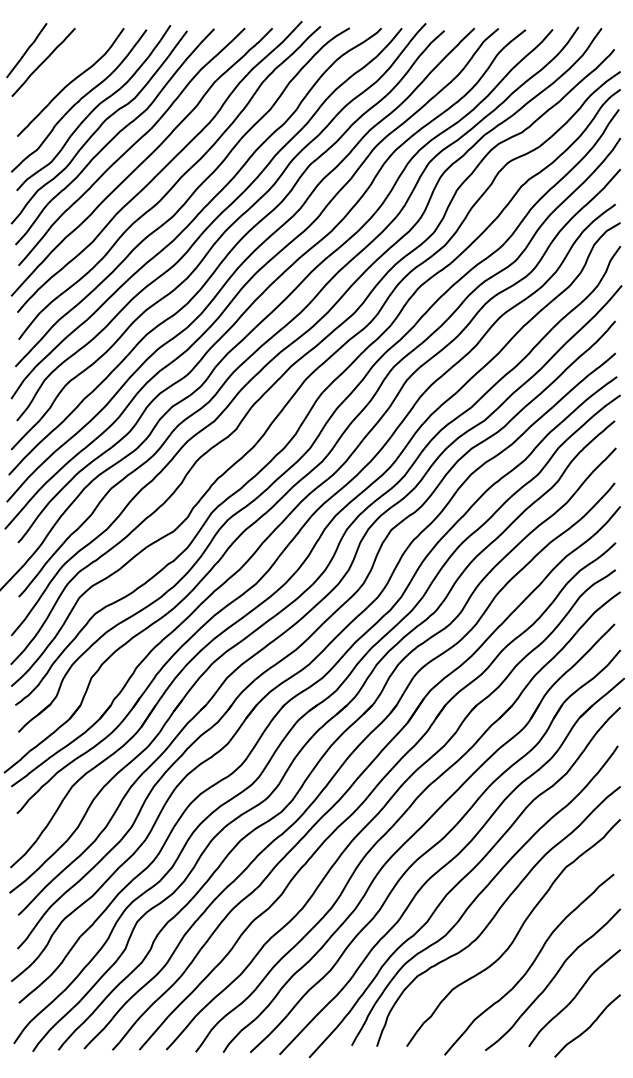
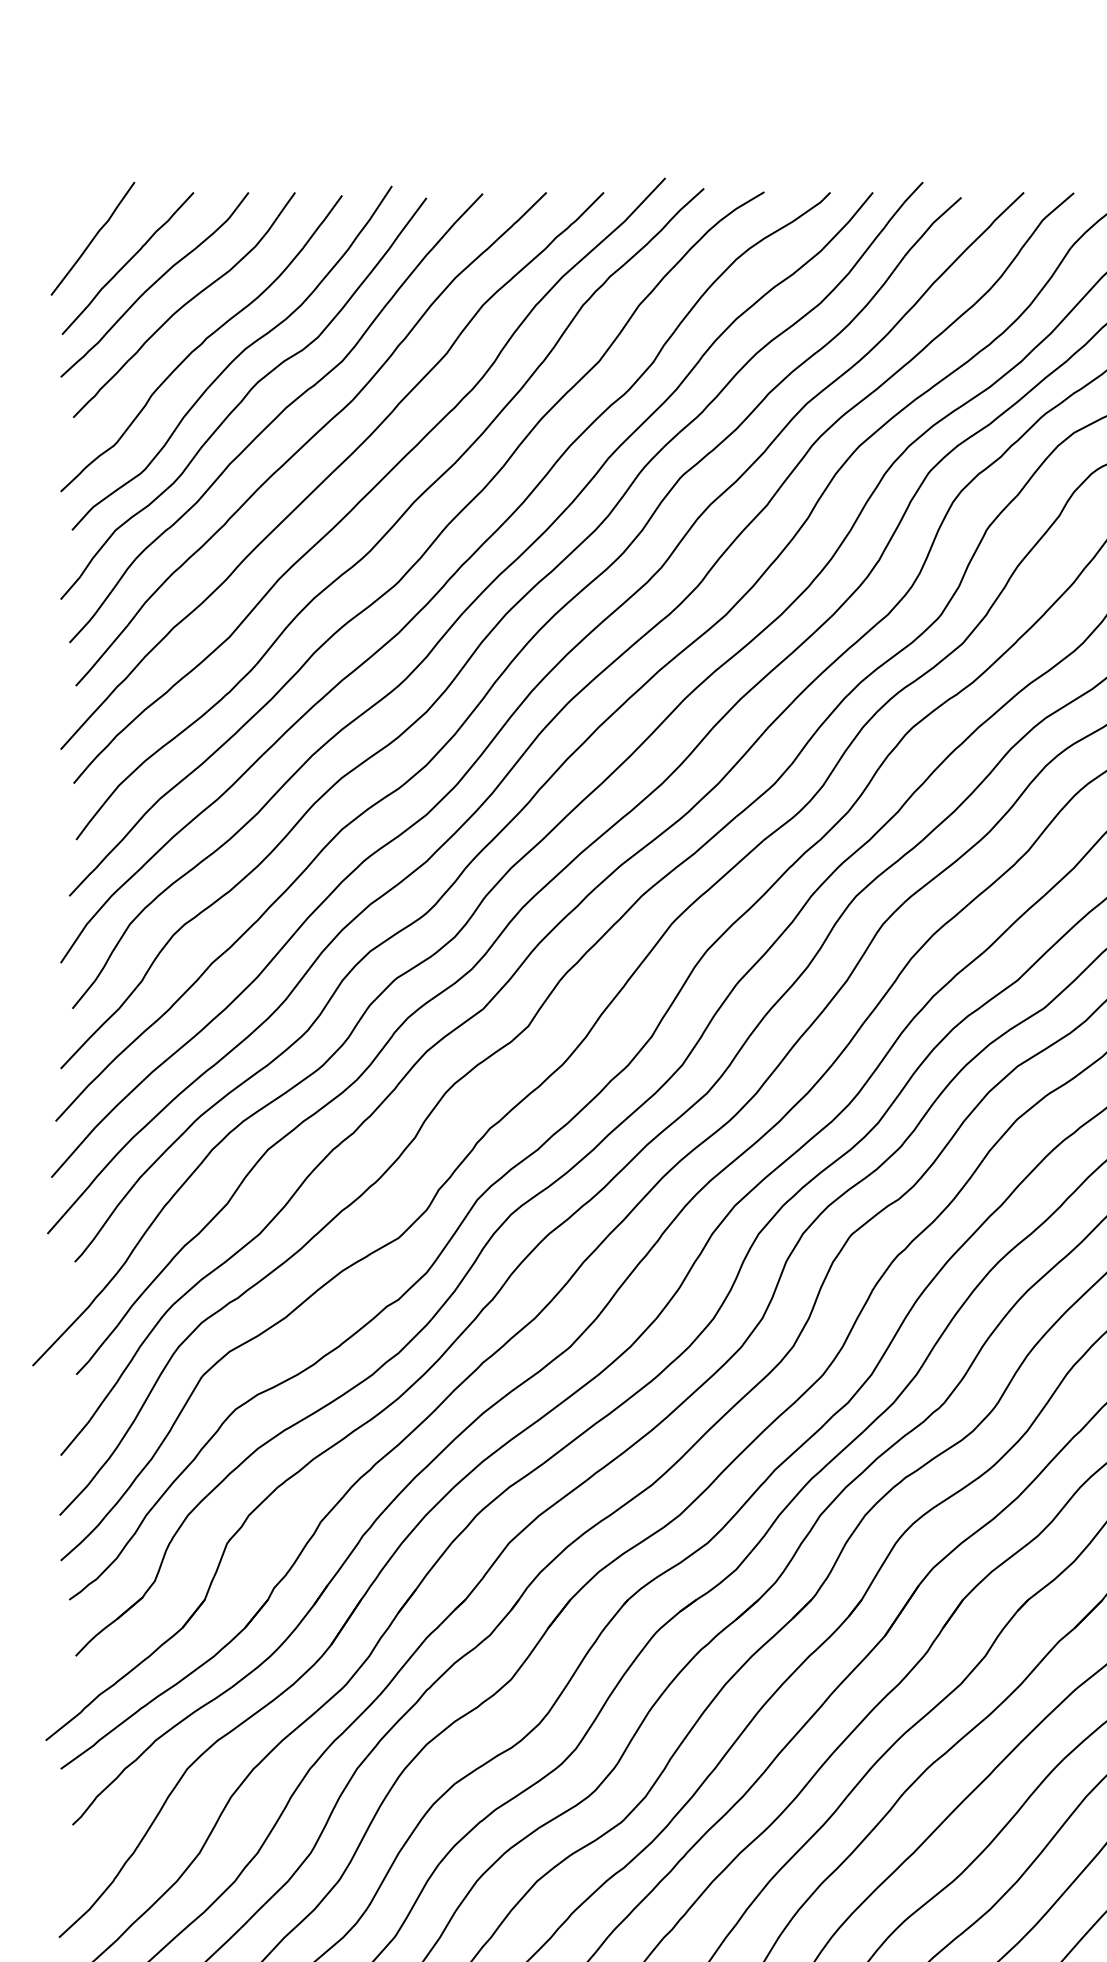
curve: (56, 72) -> (154, 284), added

